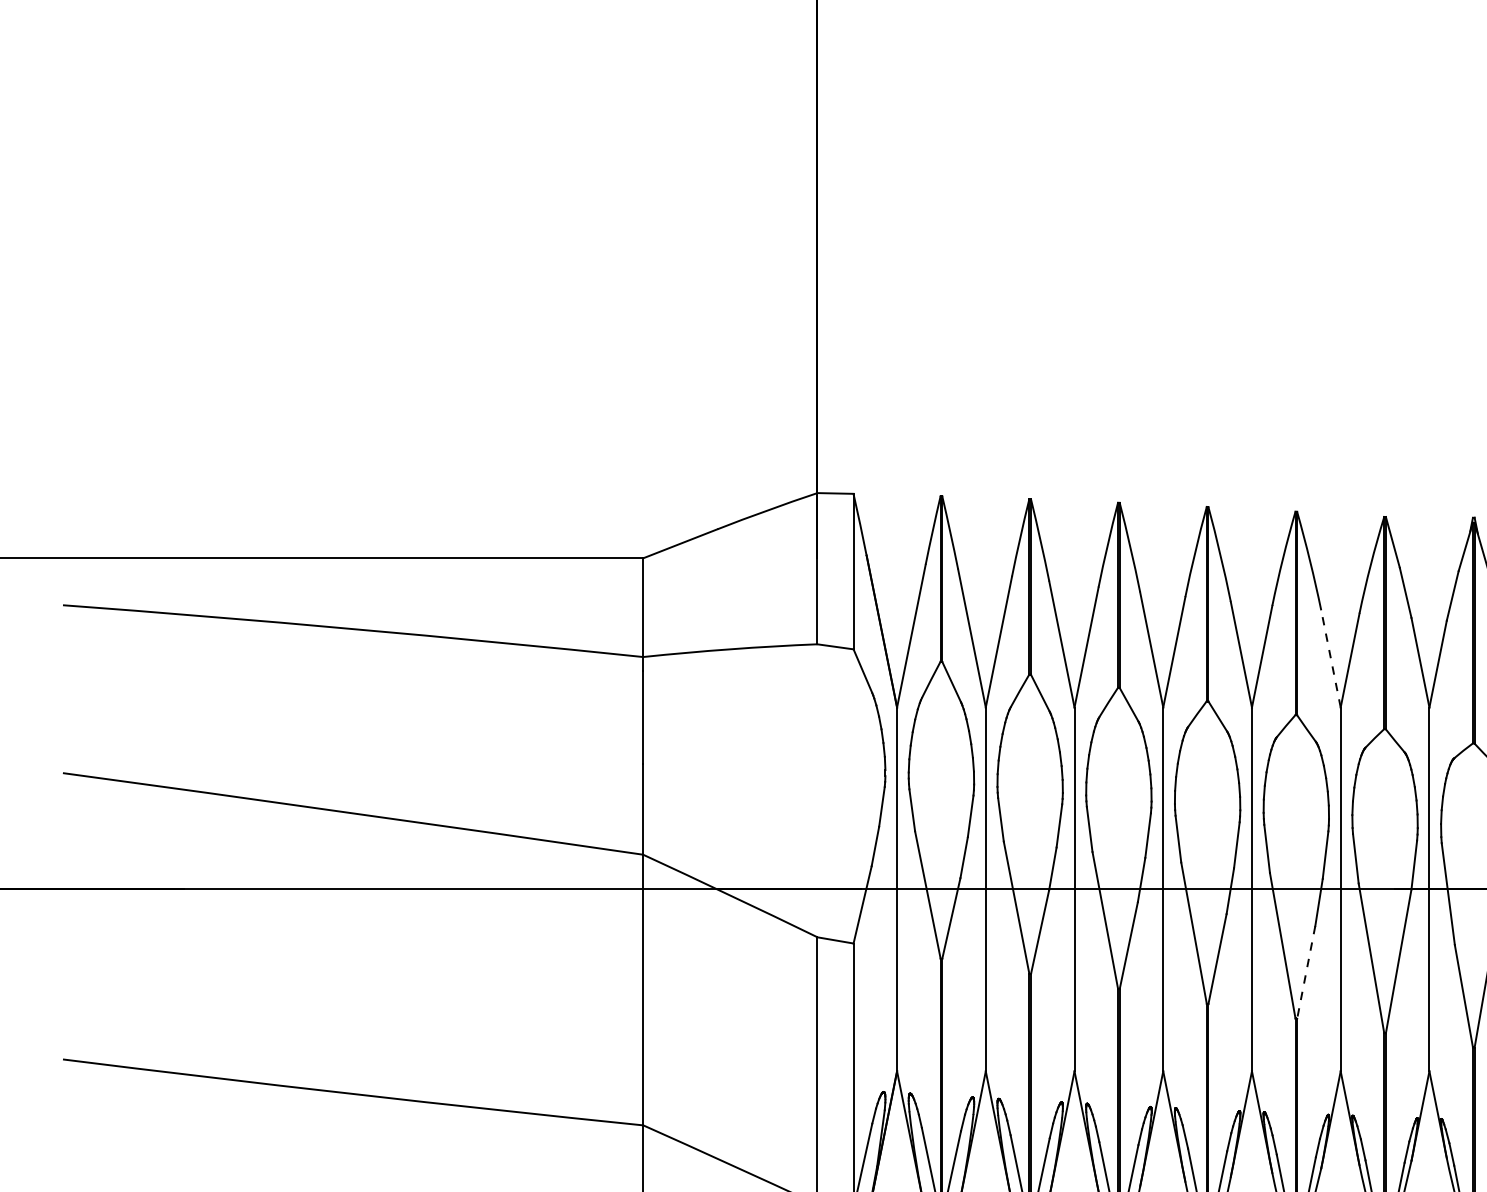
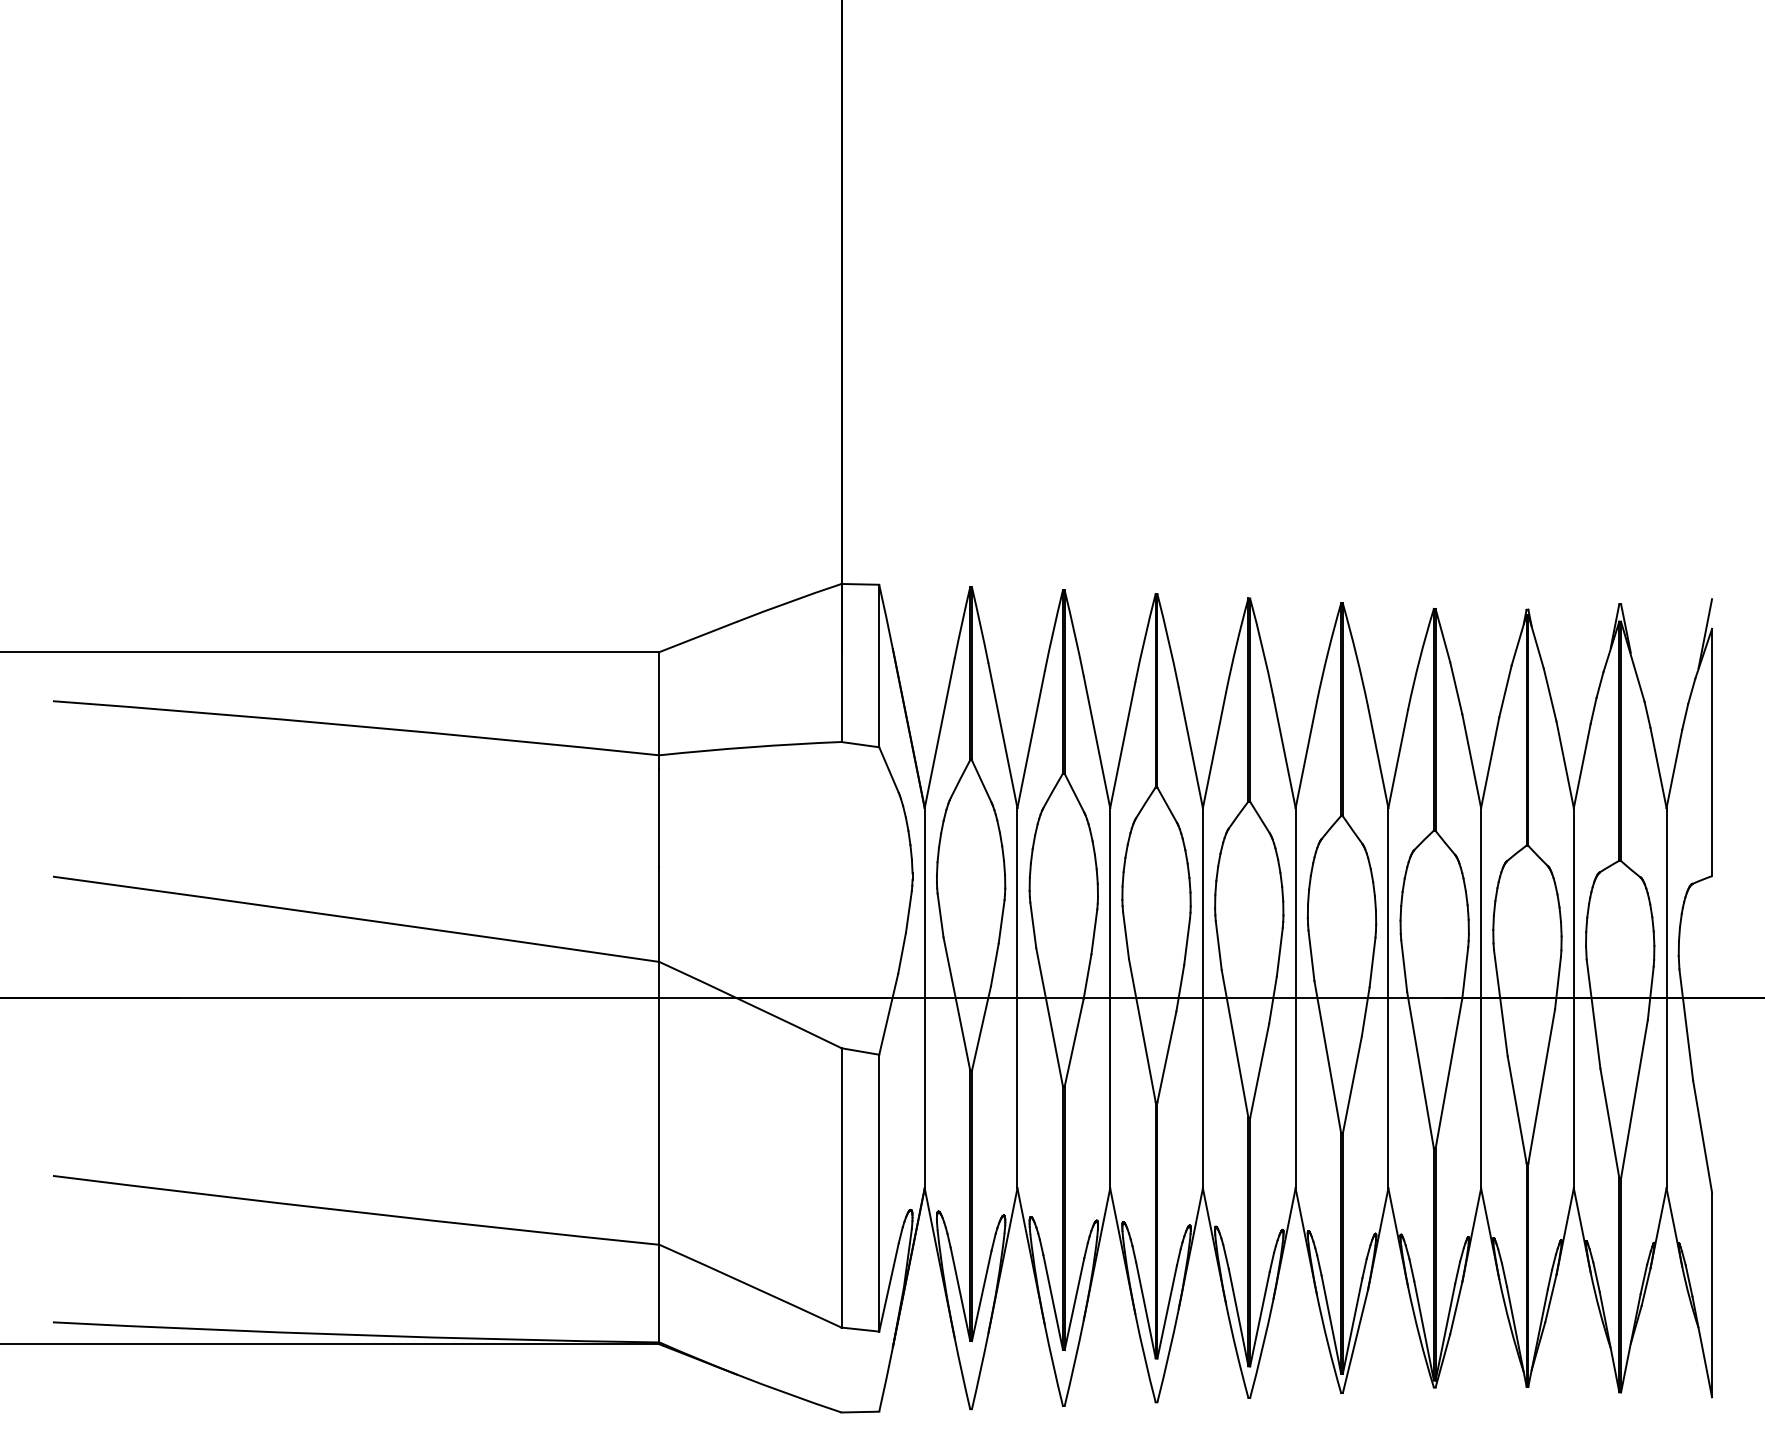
line: (1331, 659) -> (1378, 757), dashed -> solid
line: (1306, 972) -> (1352, 1085), dashed -> solid

